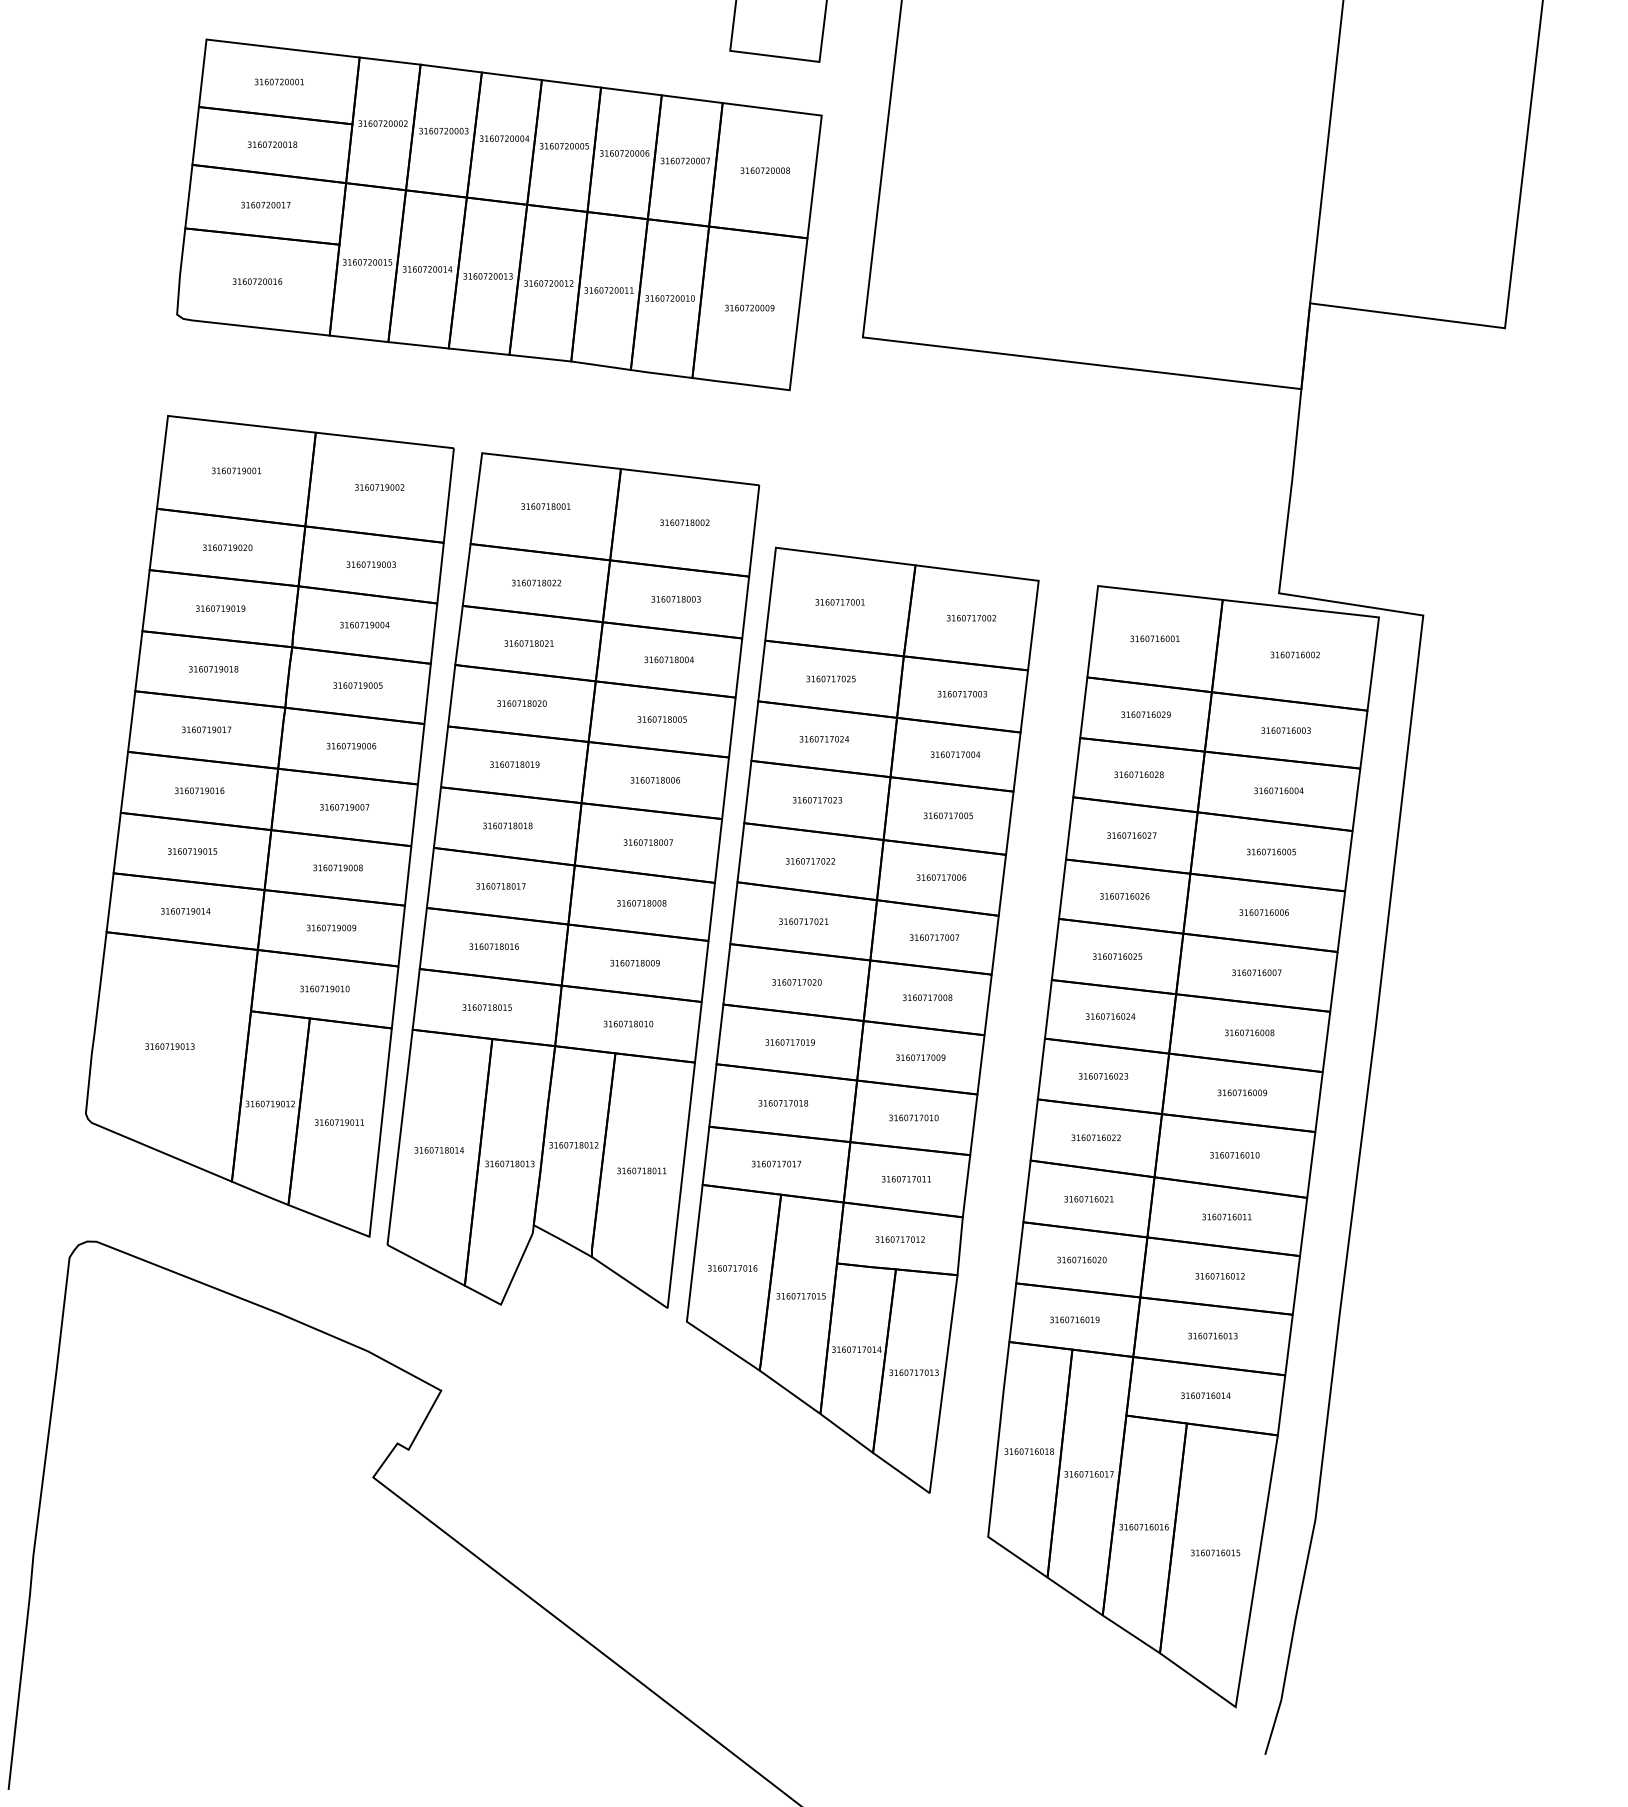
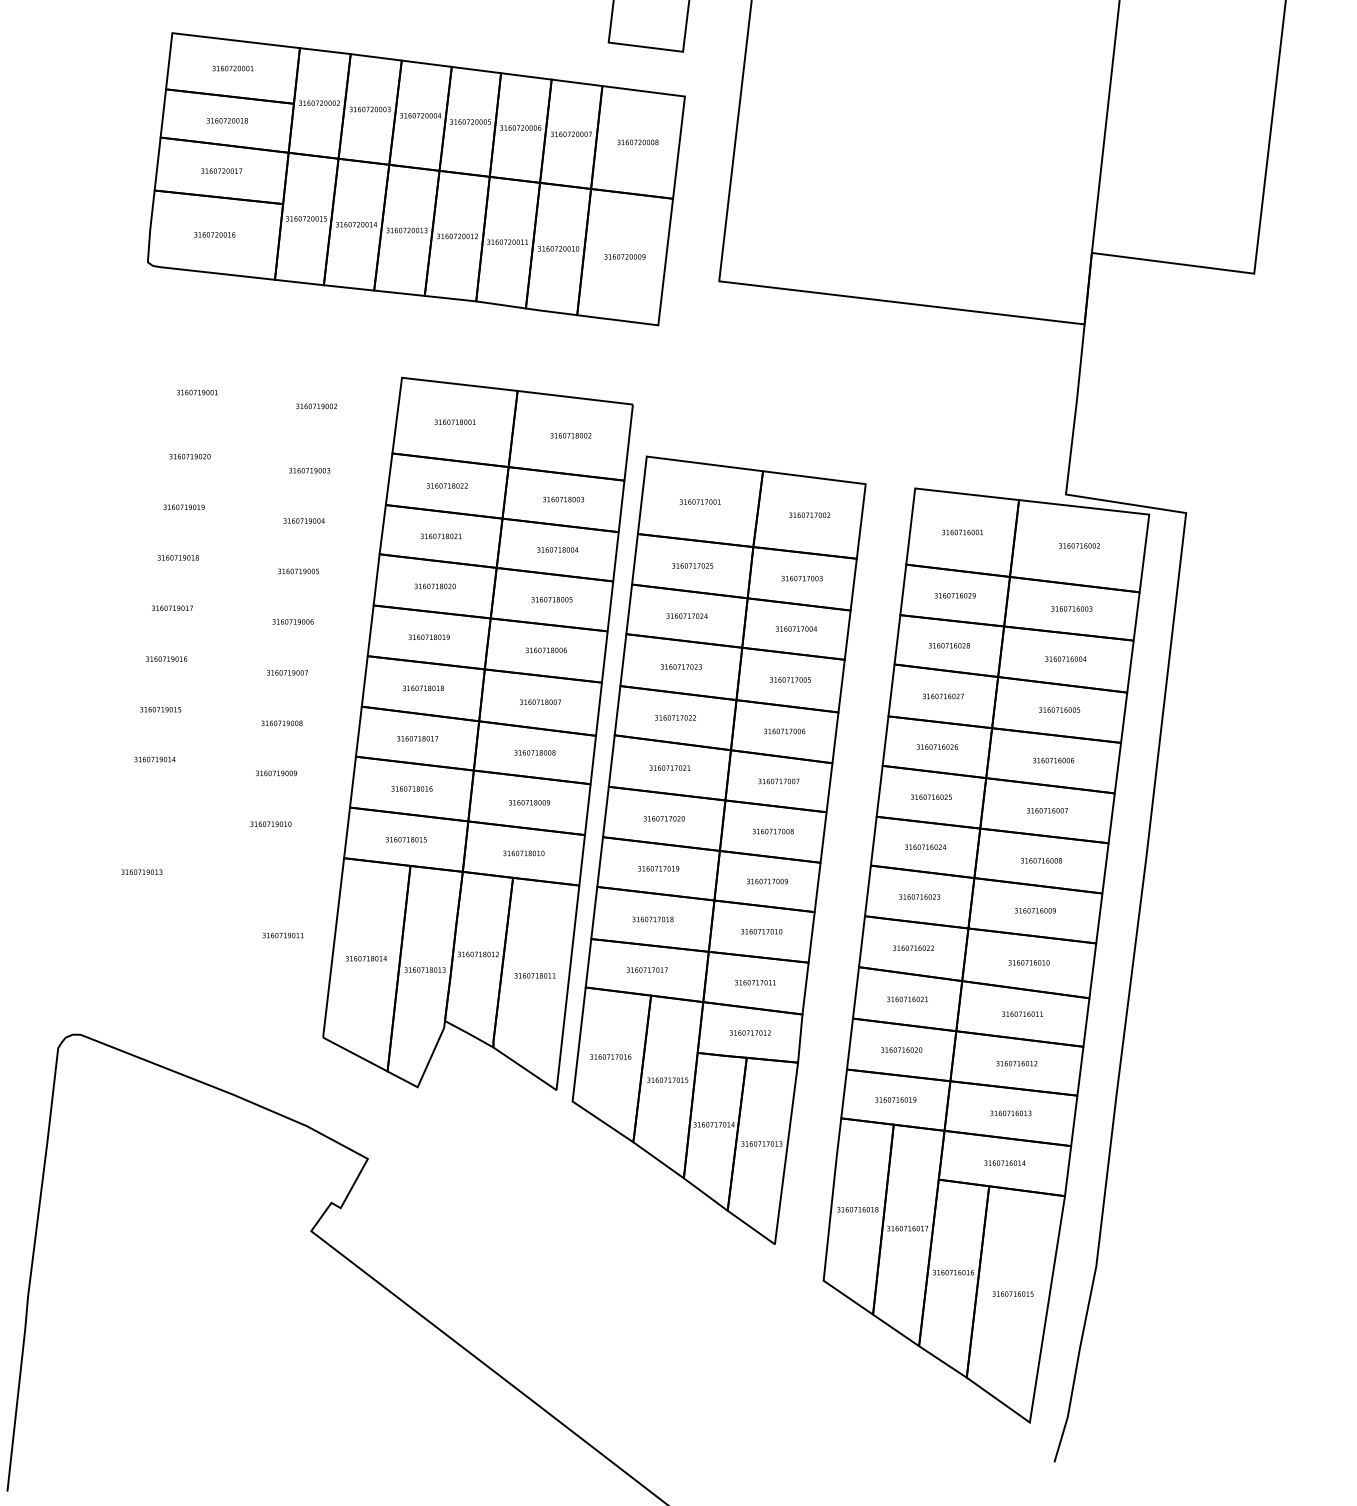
part: (269, 826) -> (224, 688), removed

